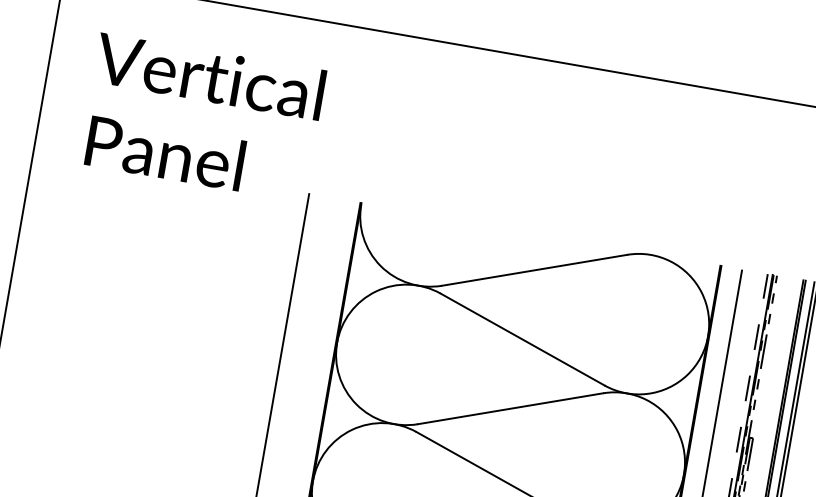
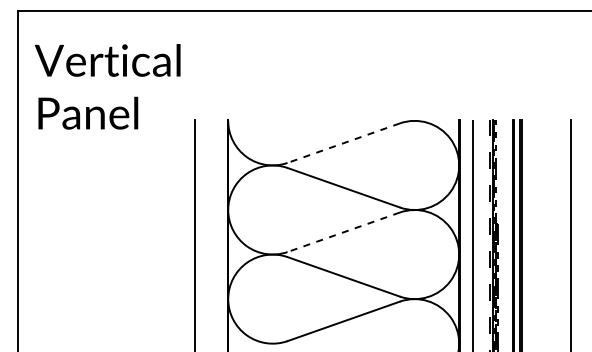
text: (202, 116) -> (107, 86), moved
line: (534, 270) -> (343, 143), solid -> dashed
line: (510, 409) -> (343, 232), solid -> dashed

